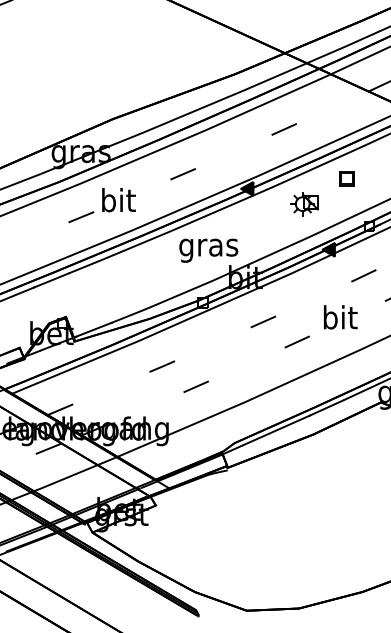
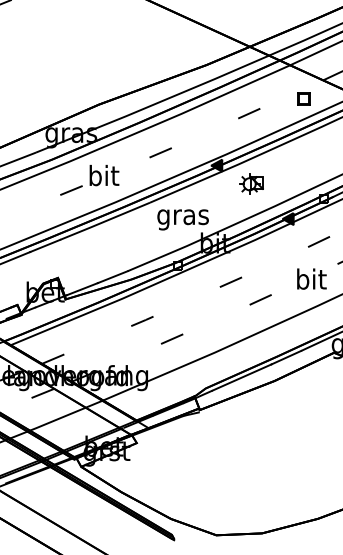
part: (346, 178) -> (303, 98), moved
part: (304, 204) -> (251, 184), moved
text: (340, 317) -> (311, 279), moved

